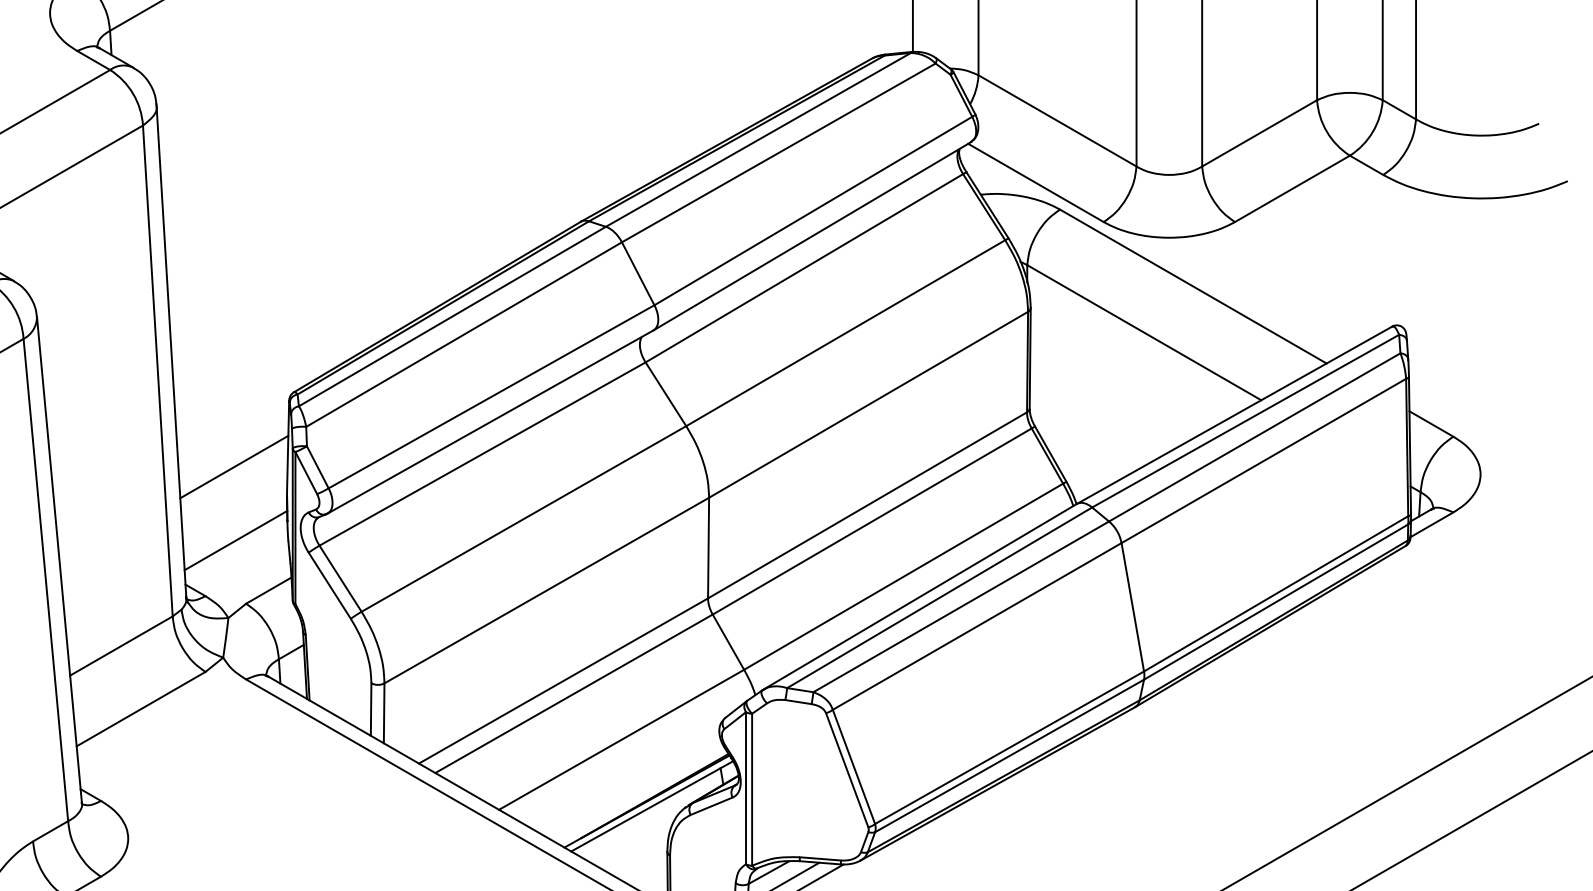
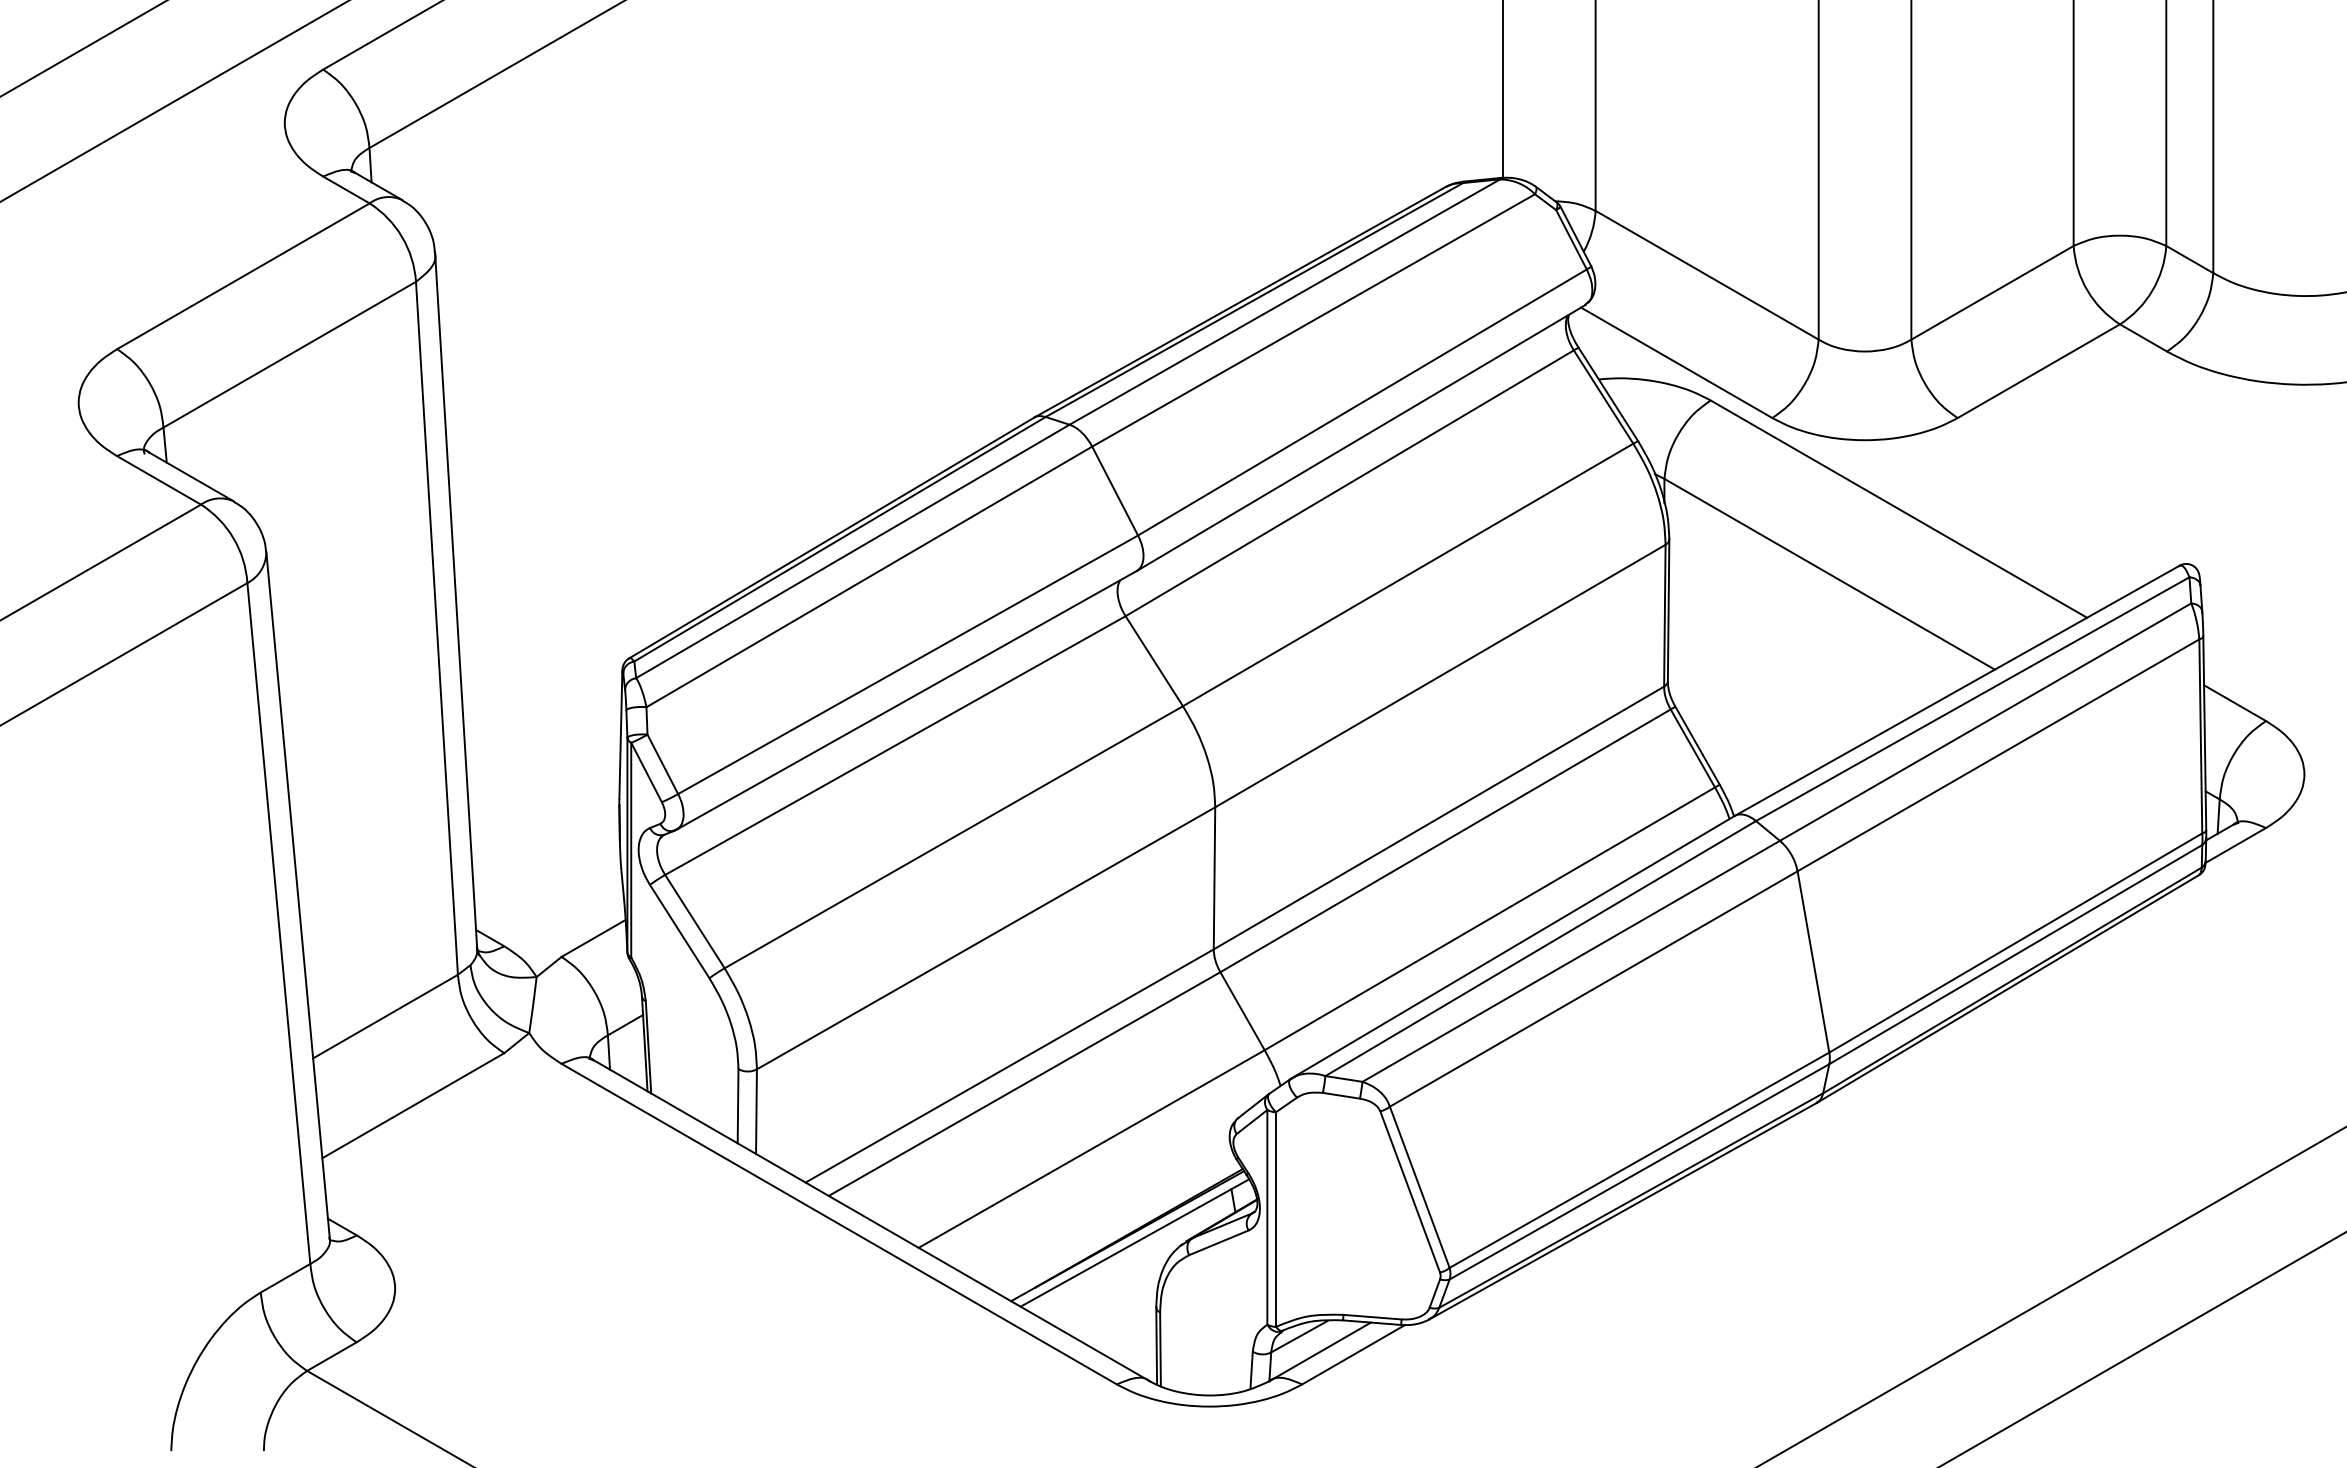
line: (234, 466) -> (544, 763), removed
line: (235, 540) -> (546, 867), removed

